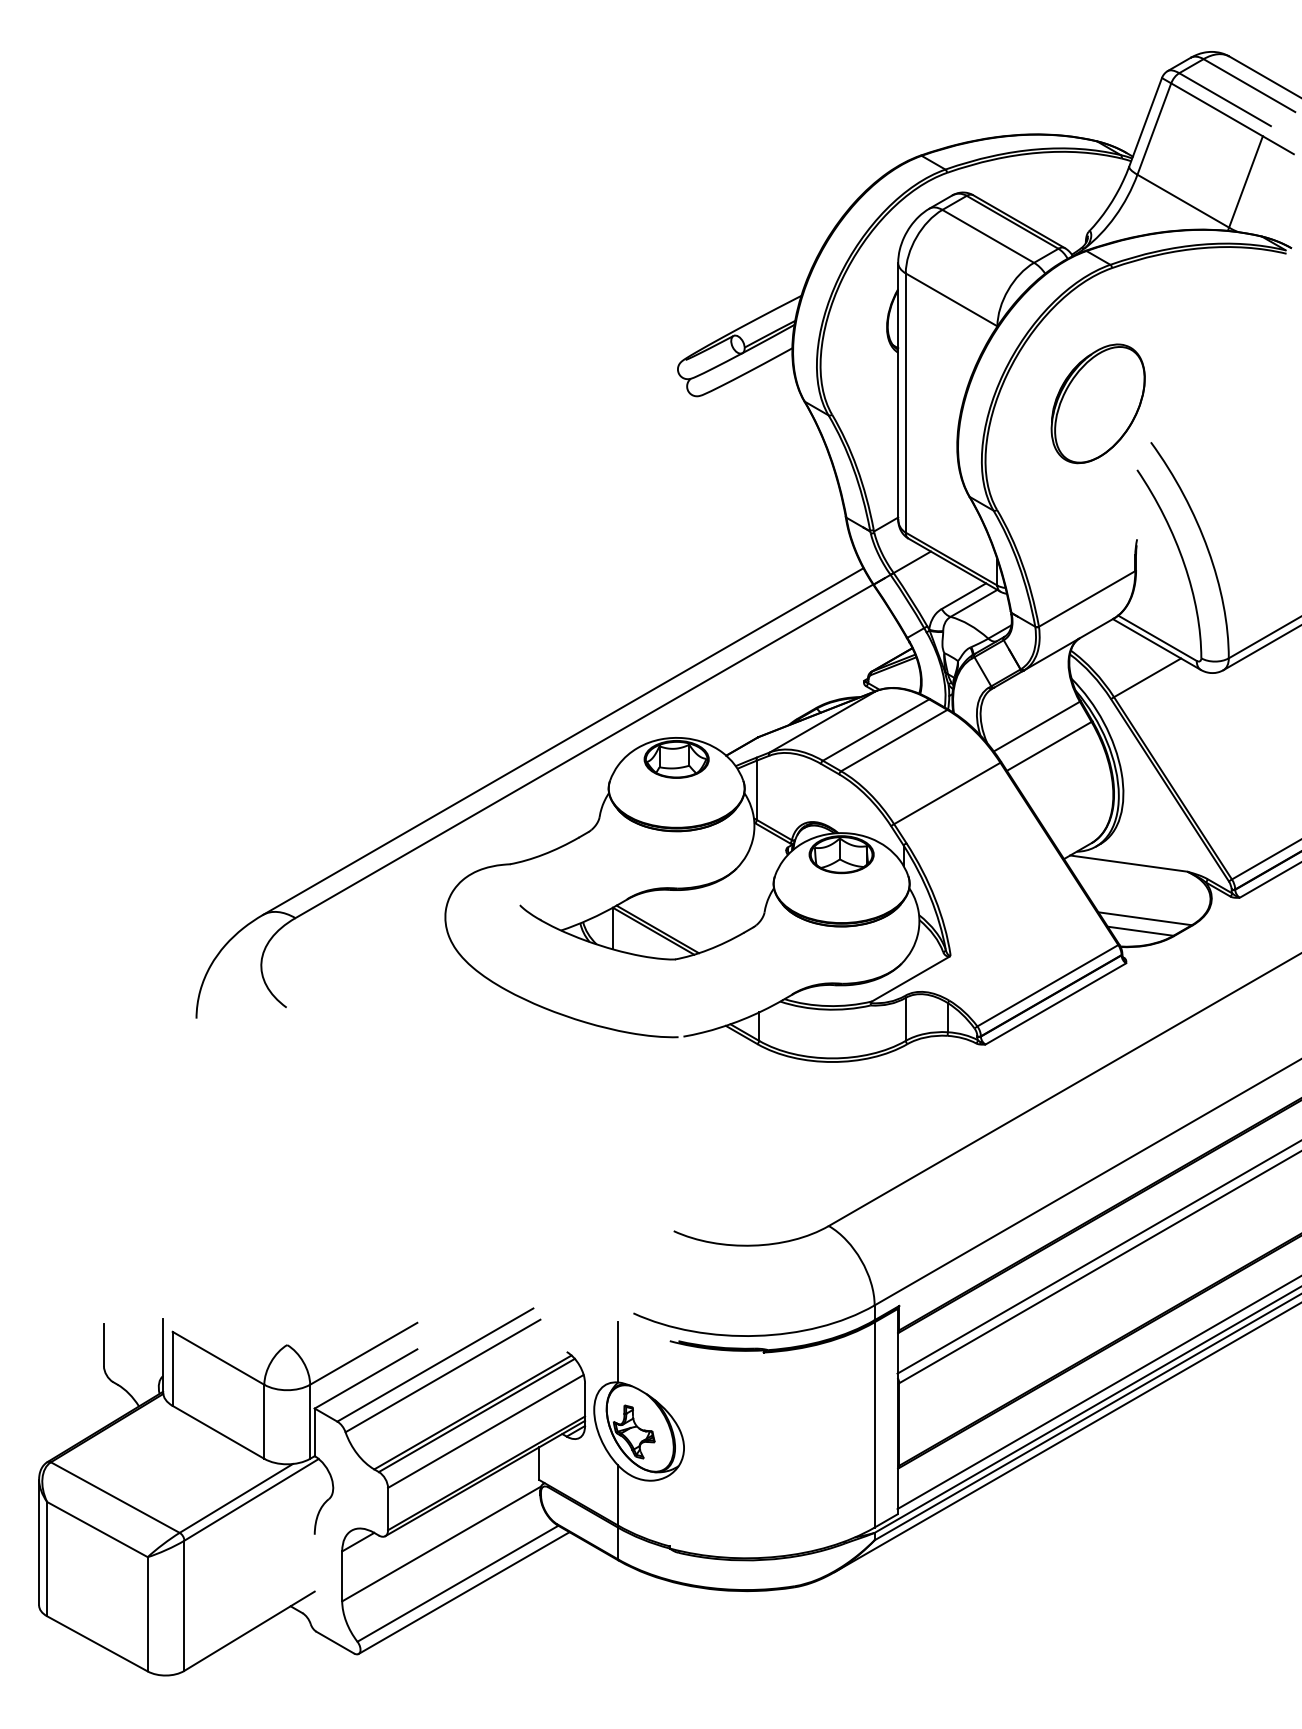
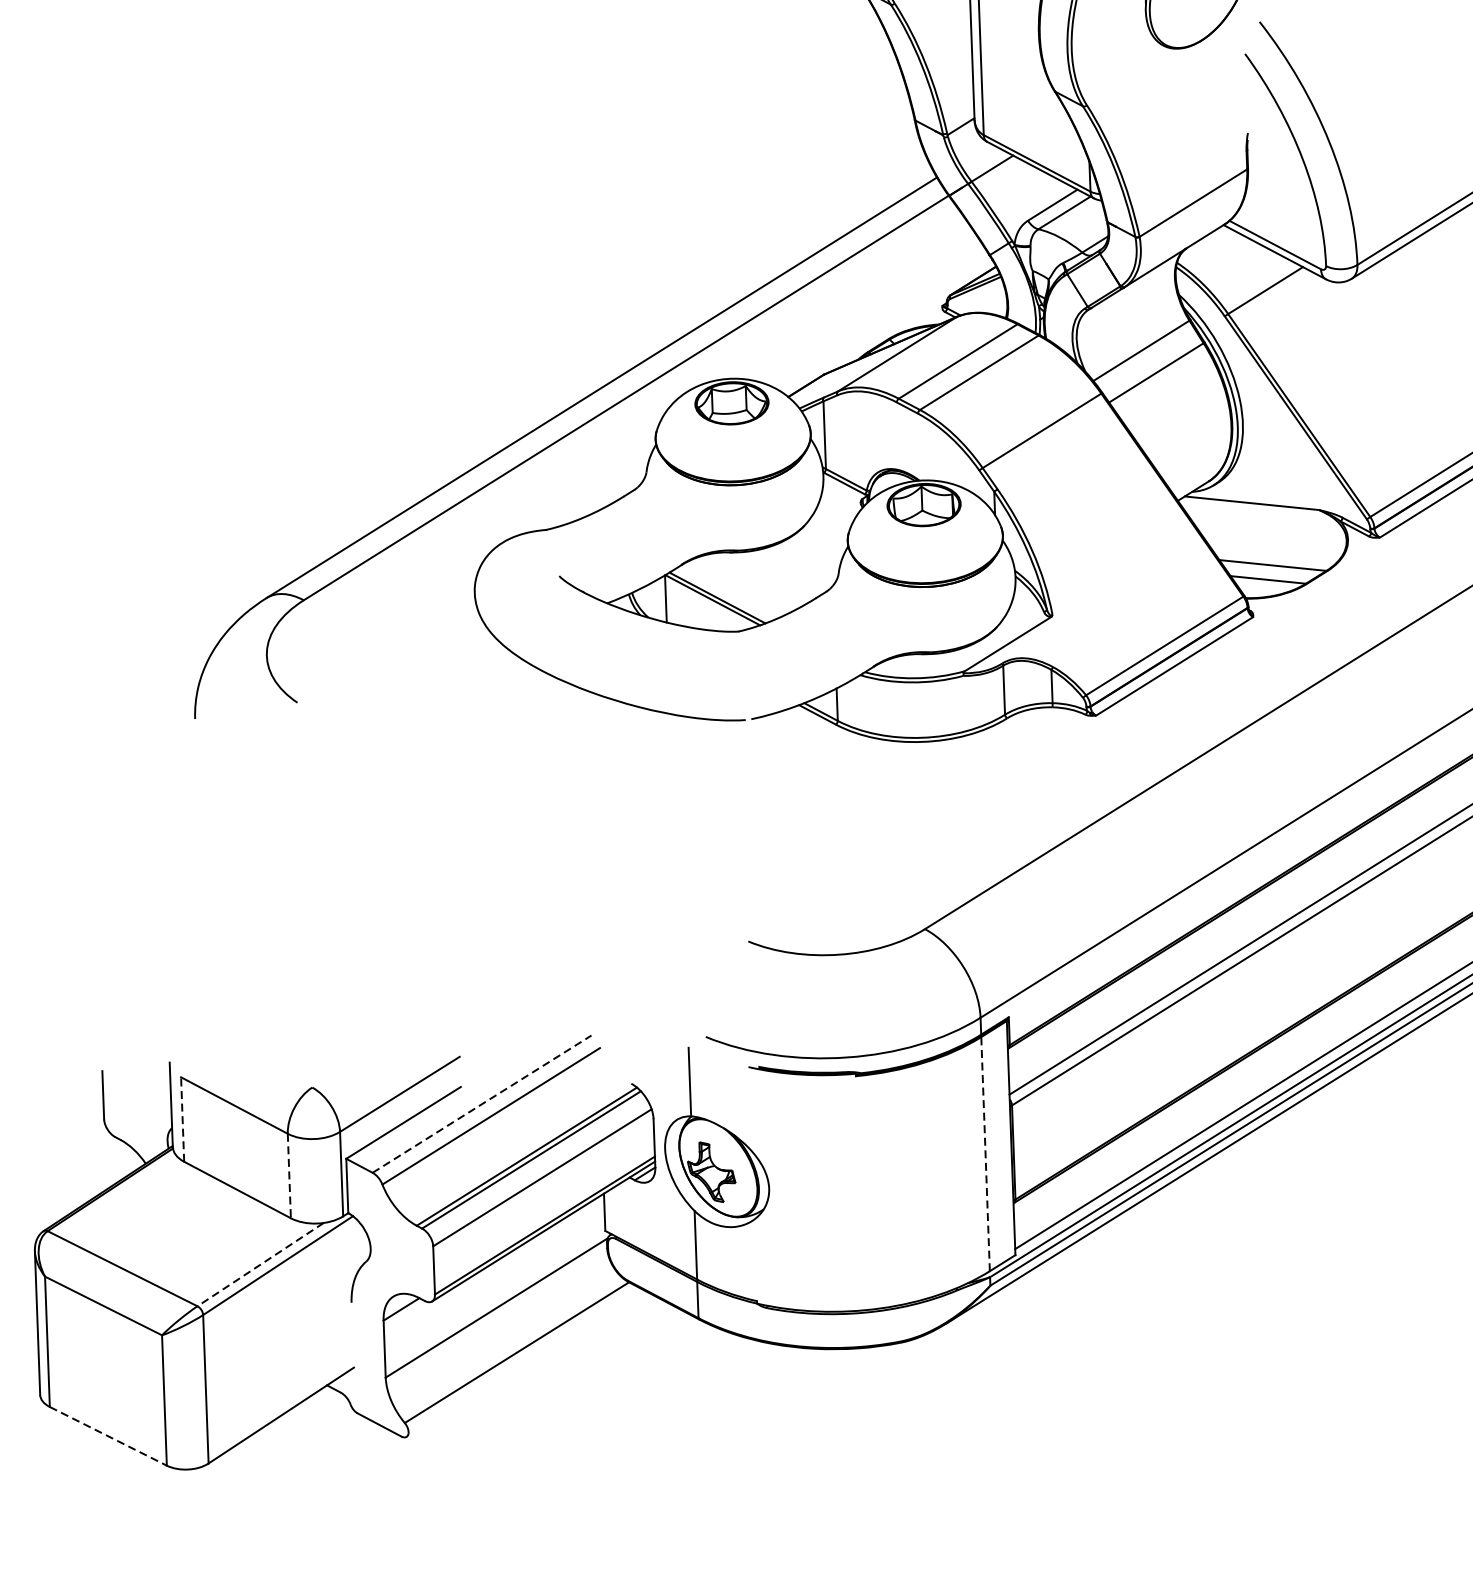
line: (435, 1364) -> (482, 1103), solid -> dashed
line: (172, 1368) -> (182, 1119), solid -> dashed
line: (264, 1422) -> (289, 1176), solid -> dashed
line: (874, 1424) -> (985, 1153), solid -> dashed
line: (235, 1498) -> (259, 1264), solid -> dashed
line: (463, 1592) -> (523, 1362), removed
line: (97, 1644) -> (108, 1437), solid -> dashed

